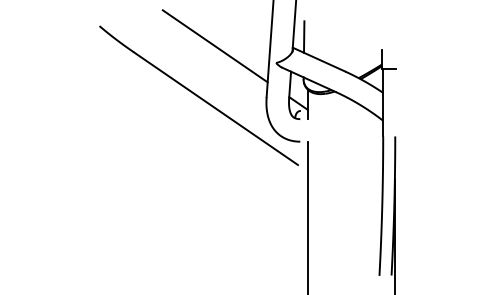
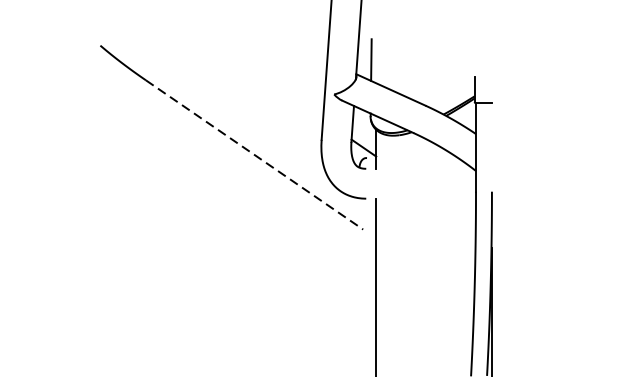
line: (214, 46) -> (252, 72), removed
line: (216, 108) -> (255, 154), solid -> dashed

